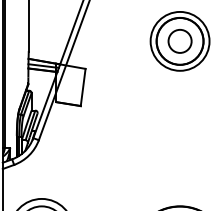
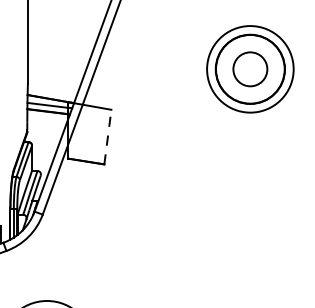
line: (83, 87) -> (108, 137), solid -> dashed

